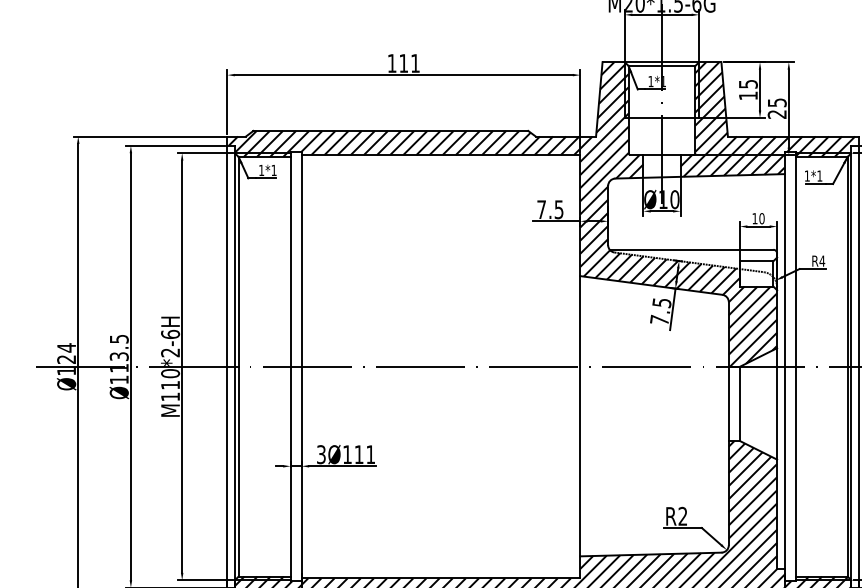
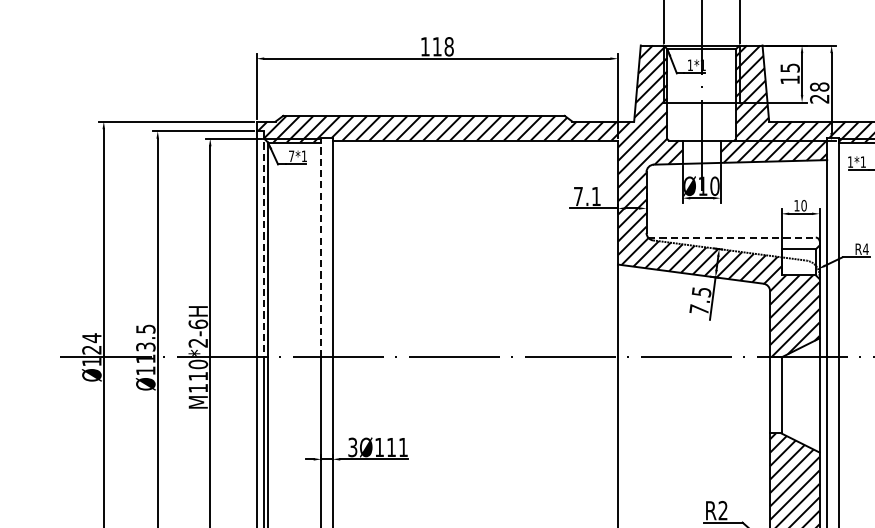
text: (415, 63) -> (449, 46), 111 -> 118
text: (776, 102) -> (818, 86), 25 -> 28
text: (261, 169) -> (291, 155), 1*1 -> 7*1
text: (558, 209) -> (595, 196), 7.5 -> 7.1
line: (691, 249) -> (731, 237), solid -> dashed
line: (234, 256) -> (263, 244), solid -> dashed
line: (290, 259) -> (321, 247), solid -> dashed

